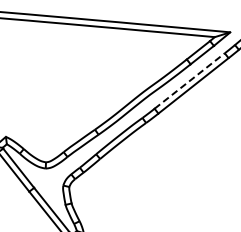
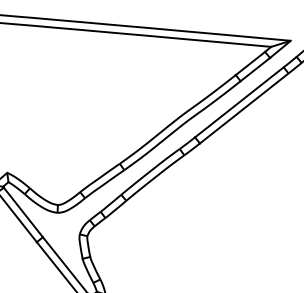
line: (189, 81) -> (239, 102), dashed -> solid

